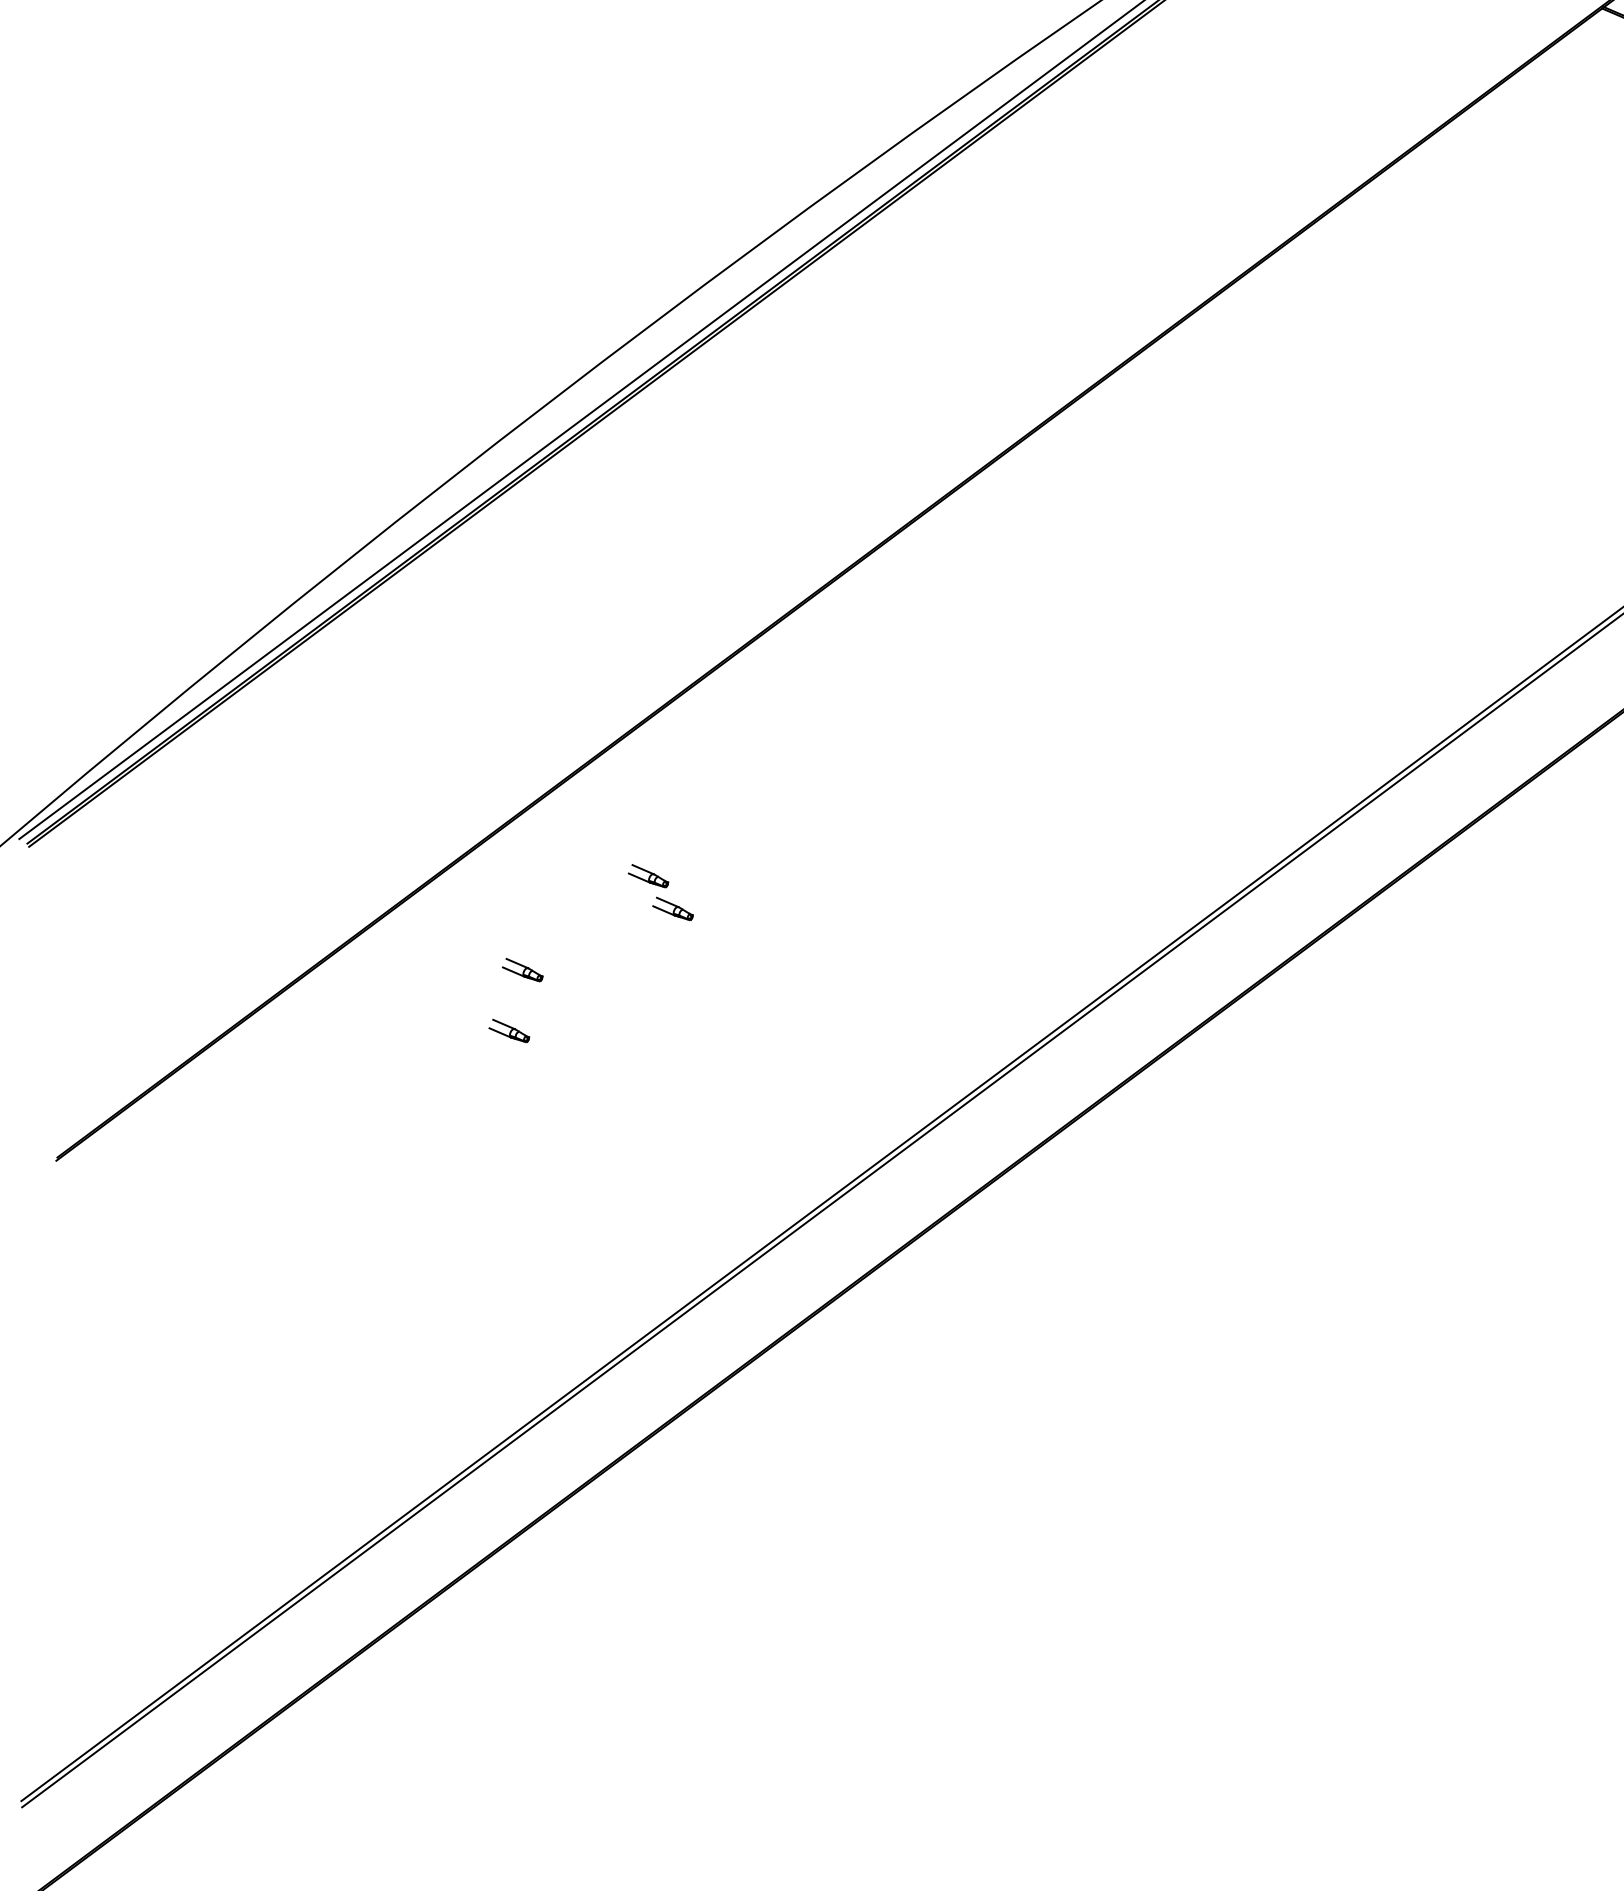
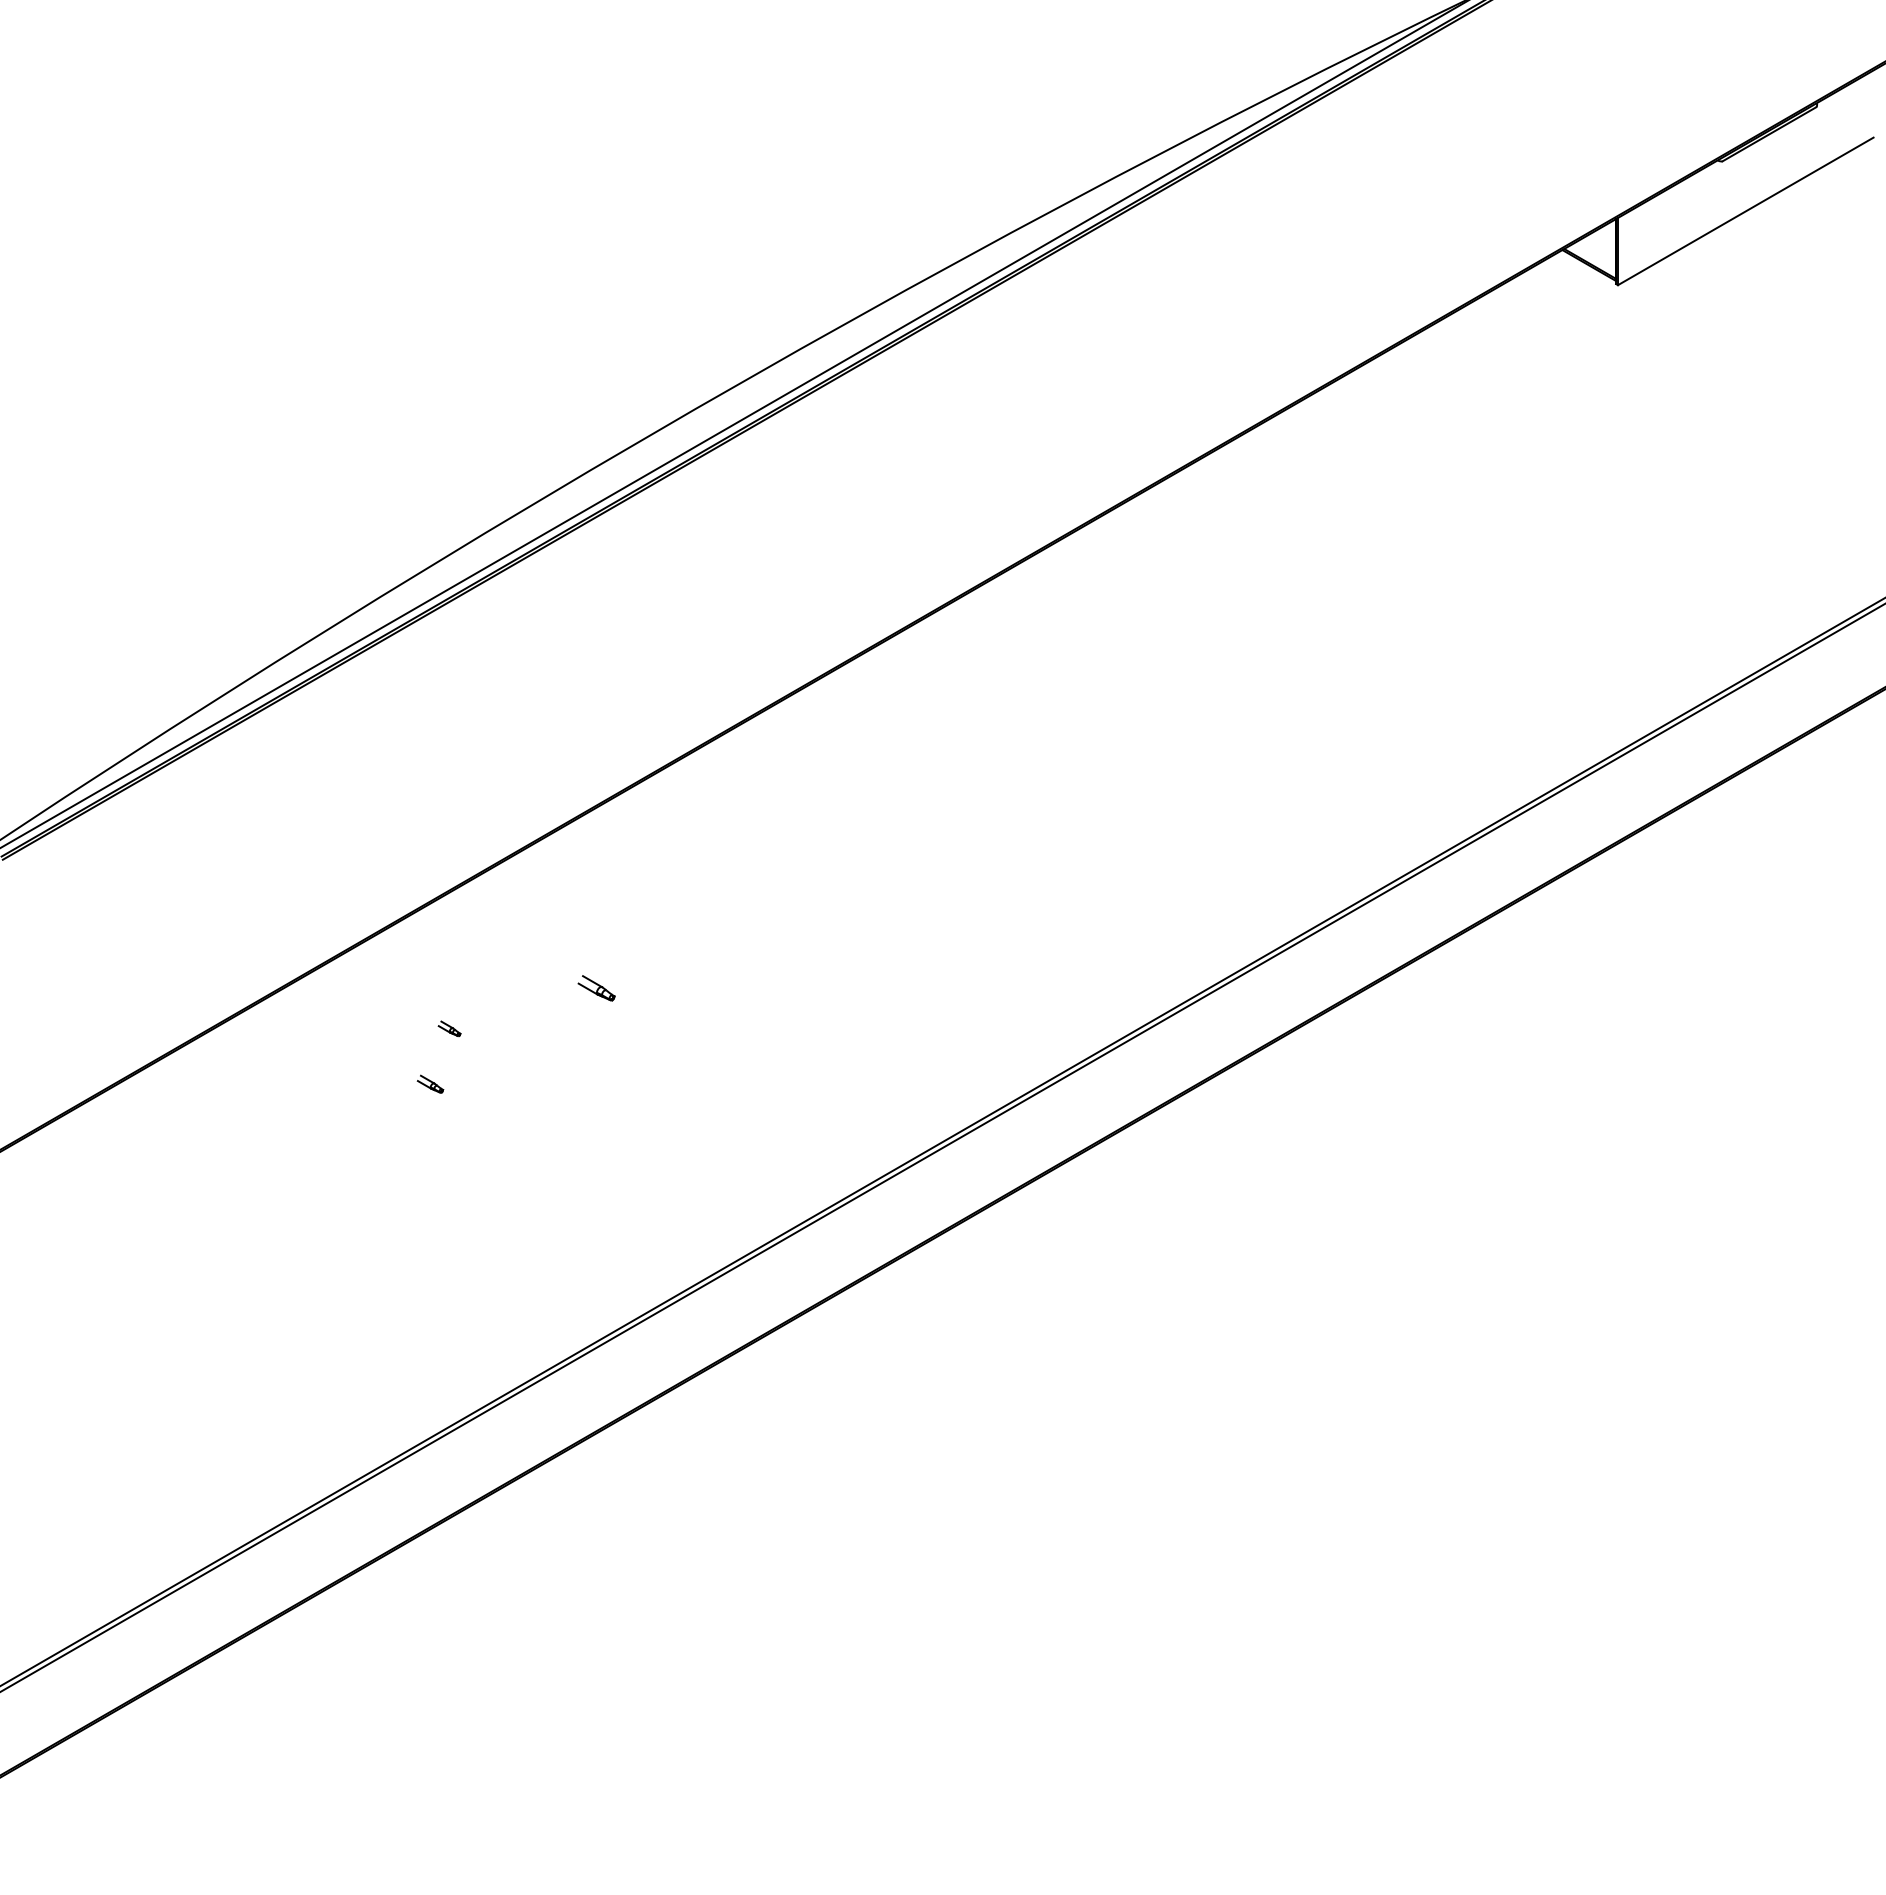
part: (648, 875) -> (577, 954), removed
part: (522, 969) -> (449, 1028), size x0.6
part: (509, 1031) -> (430, 1084), size x0.7

